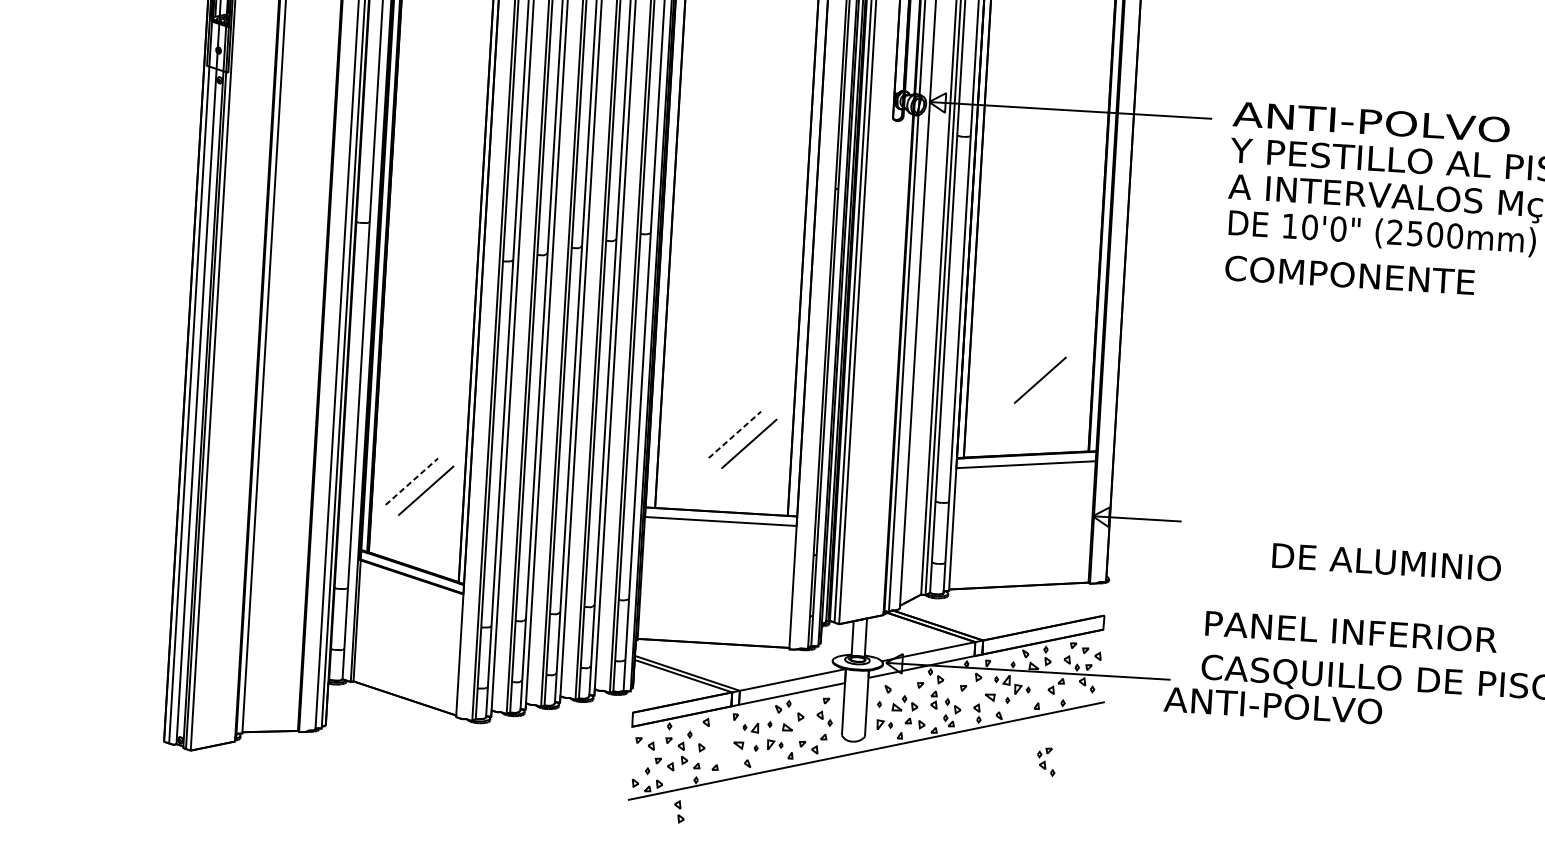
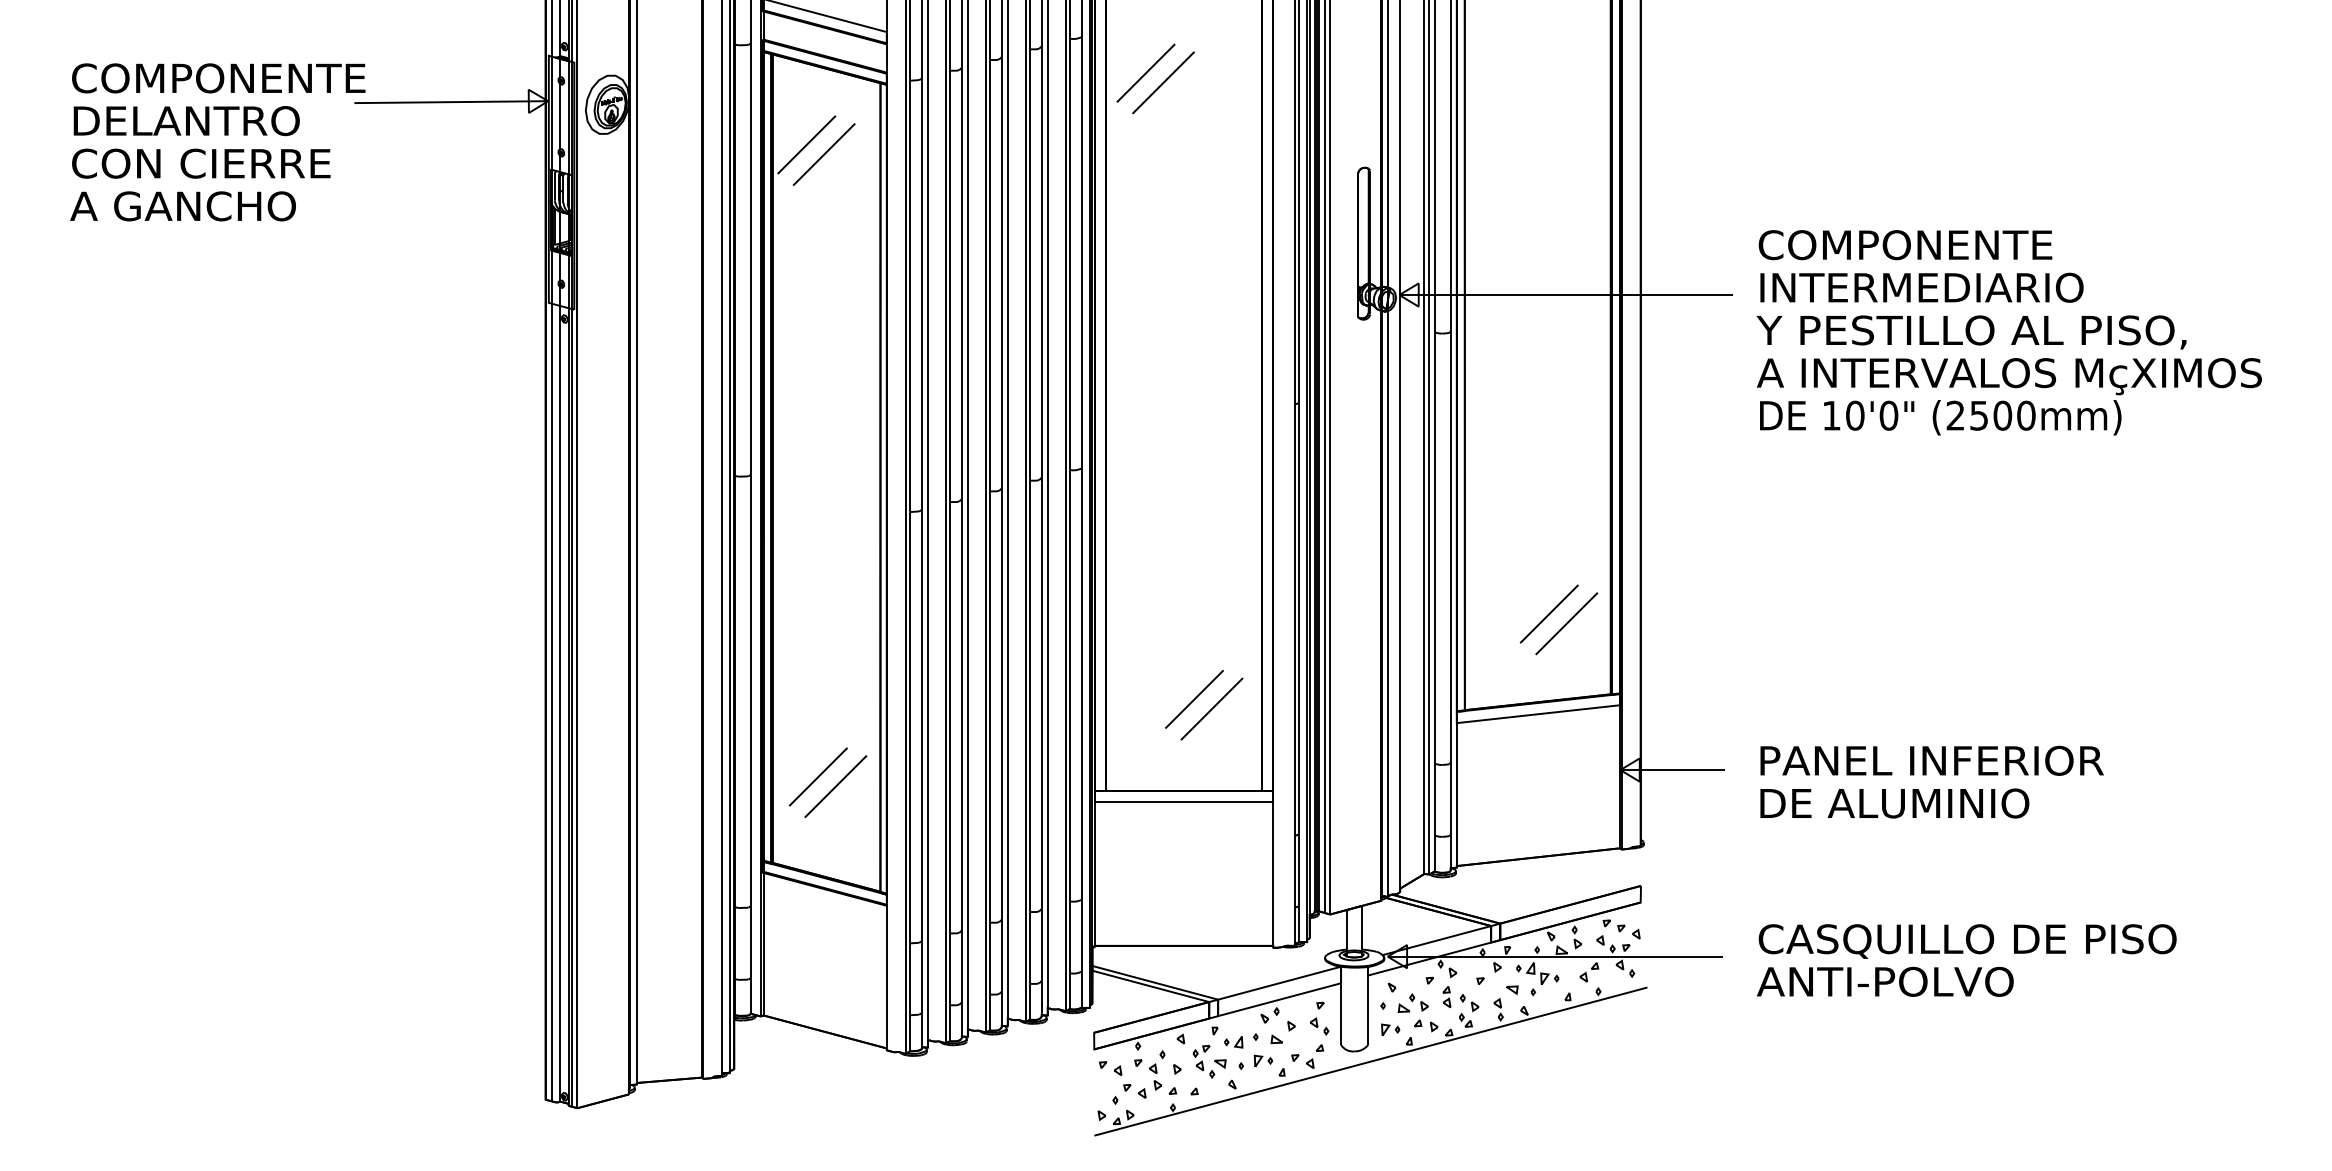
text: (1371, 121) -> (1920, 287), ANTI-POLVO -> INTERMEDIARIO
text: (1349, 275) -> (1905, 245), moved
line: (1054, 389) -> (1566, 623), added
line: (734, 434) -> (1194, 699), dashed -> solid
line: (412, 481) -> (818, 776), dashed -> solid
text: (1386, 562) -> (1894, 803), moved
text: (1350, 631) -> (1931, 760), moved
text: (1273, 705) -> (1885, 981), moved
part: (1045, 761) -> (1203, 1061), moved
part: (679, 811) -> (1155, 1145), removed

